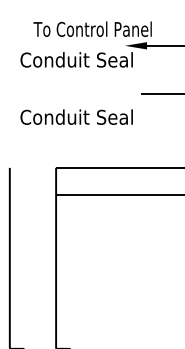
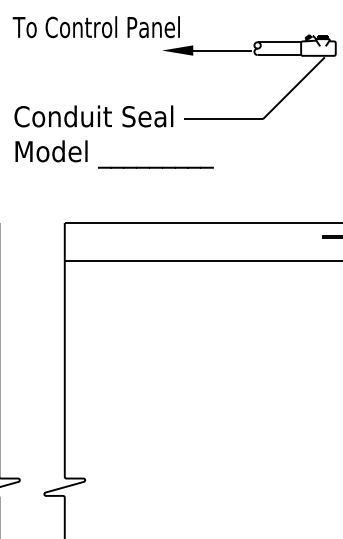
text: (92, 29) -> (95, 27), moved
text: (76, 59) -> (93, 116), moved
text: (90, 119) -> (113, 154), Conduit Seal -> Model _________

